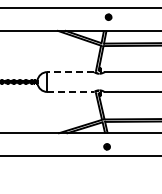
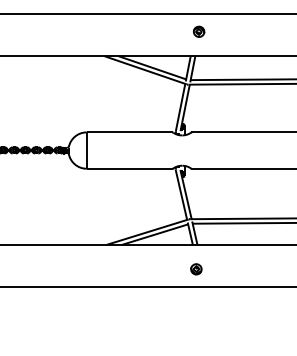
line: (70, 72) -> (129, 133), dashed -> solid
line: (70, 91) -> (129, 167), dashed -> solid

